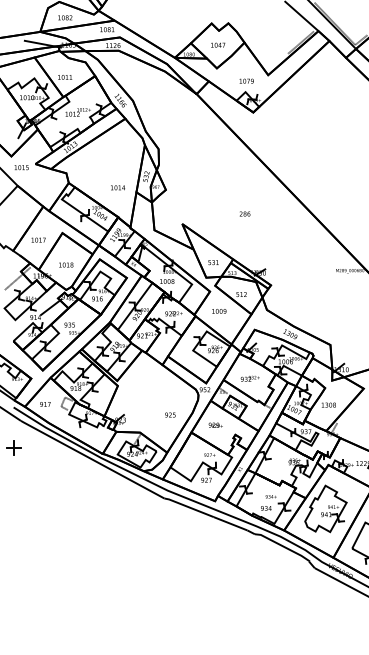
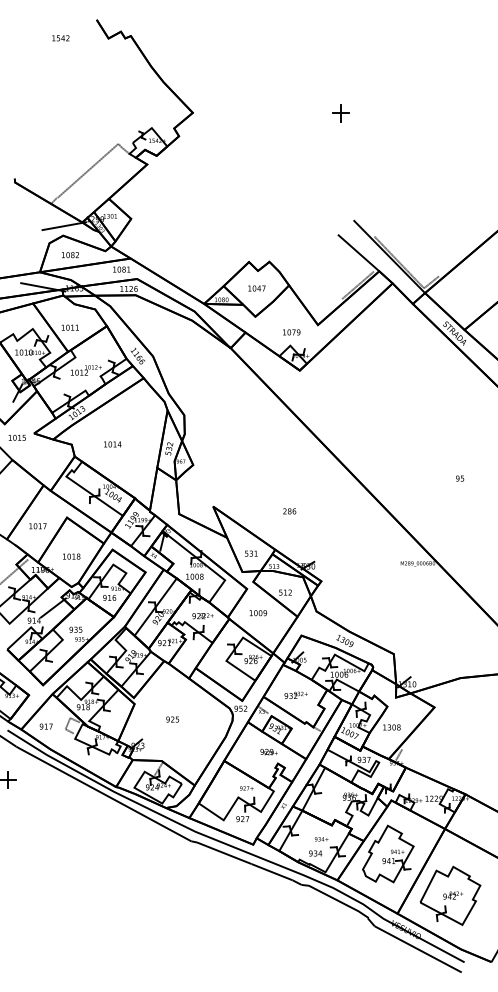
text: (117, 187) -> (112, 444), moved
text: (244, 214) -> (289, 511), moved
text: (170, 414) -> (172, 719), moved
text: (215, 424) -> (268, 751), moved

